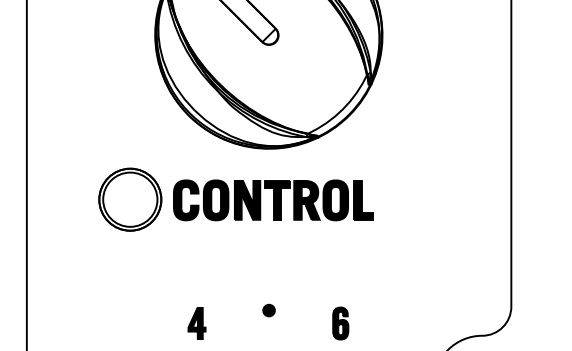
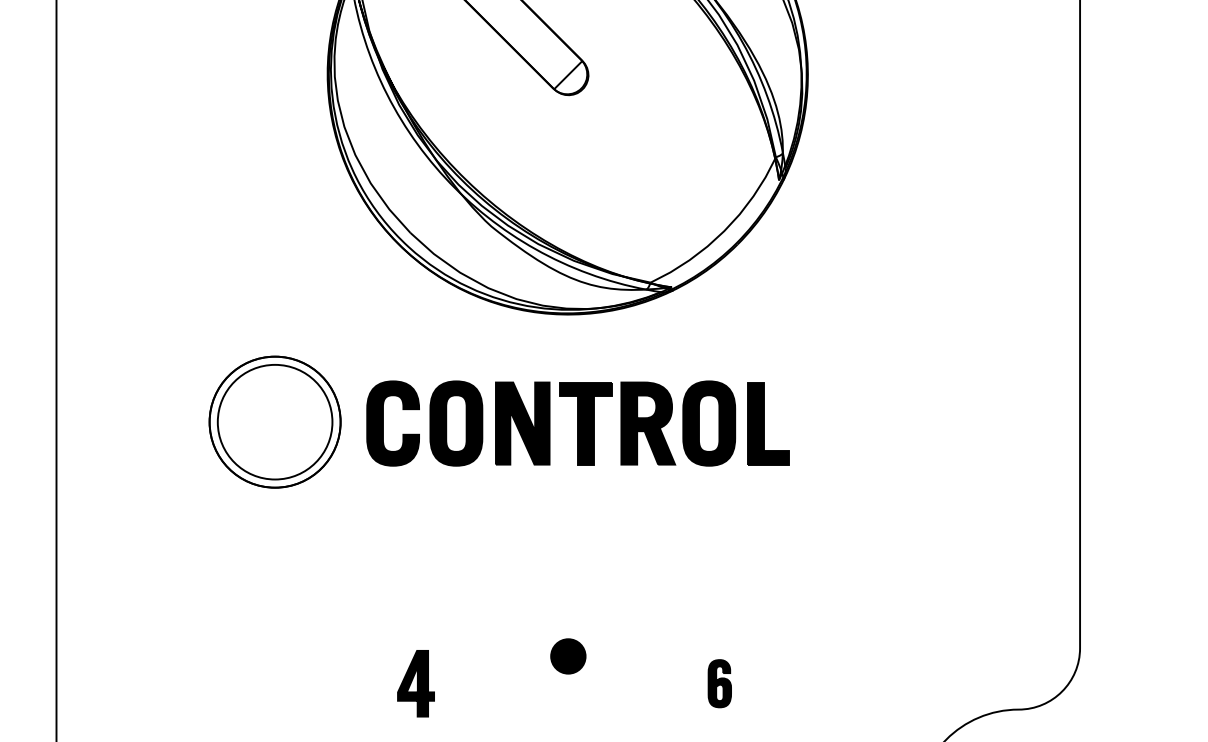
part: (268, 310) -> (567, 656), size x1.4
part: (340, 323) -> (719, 683), size x0.7

